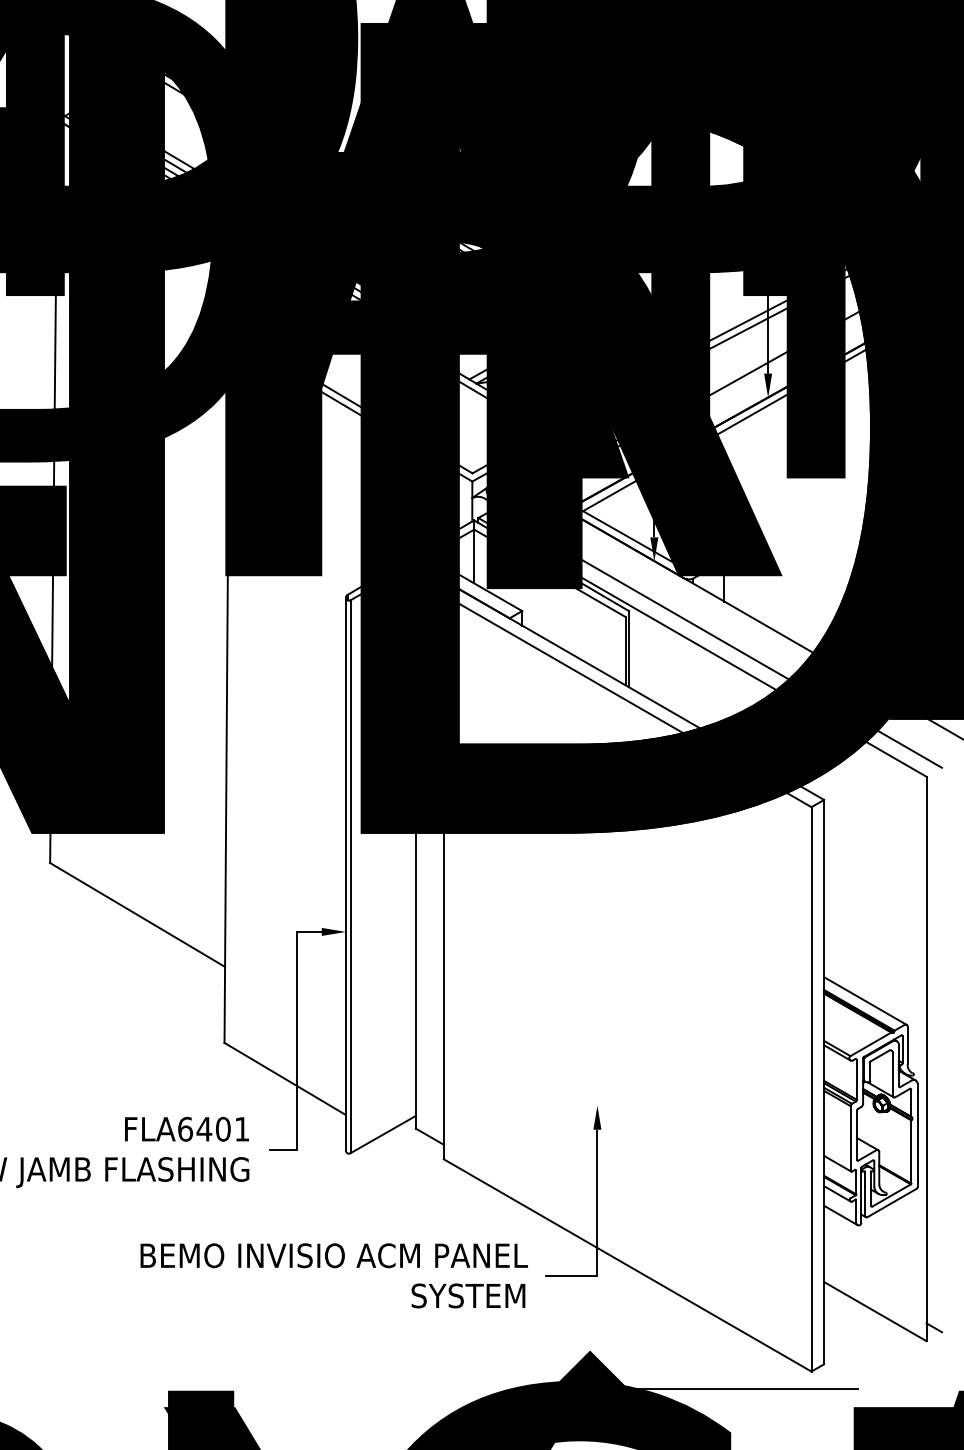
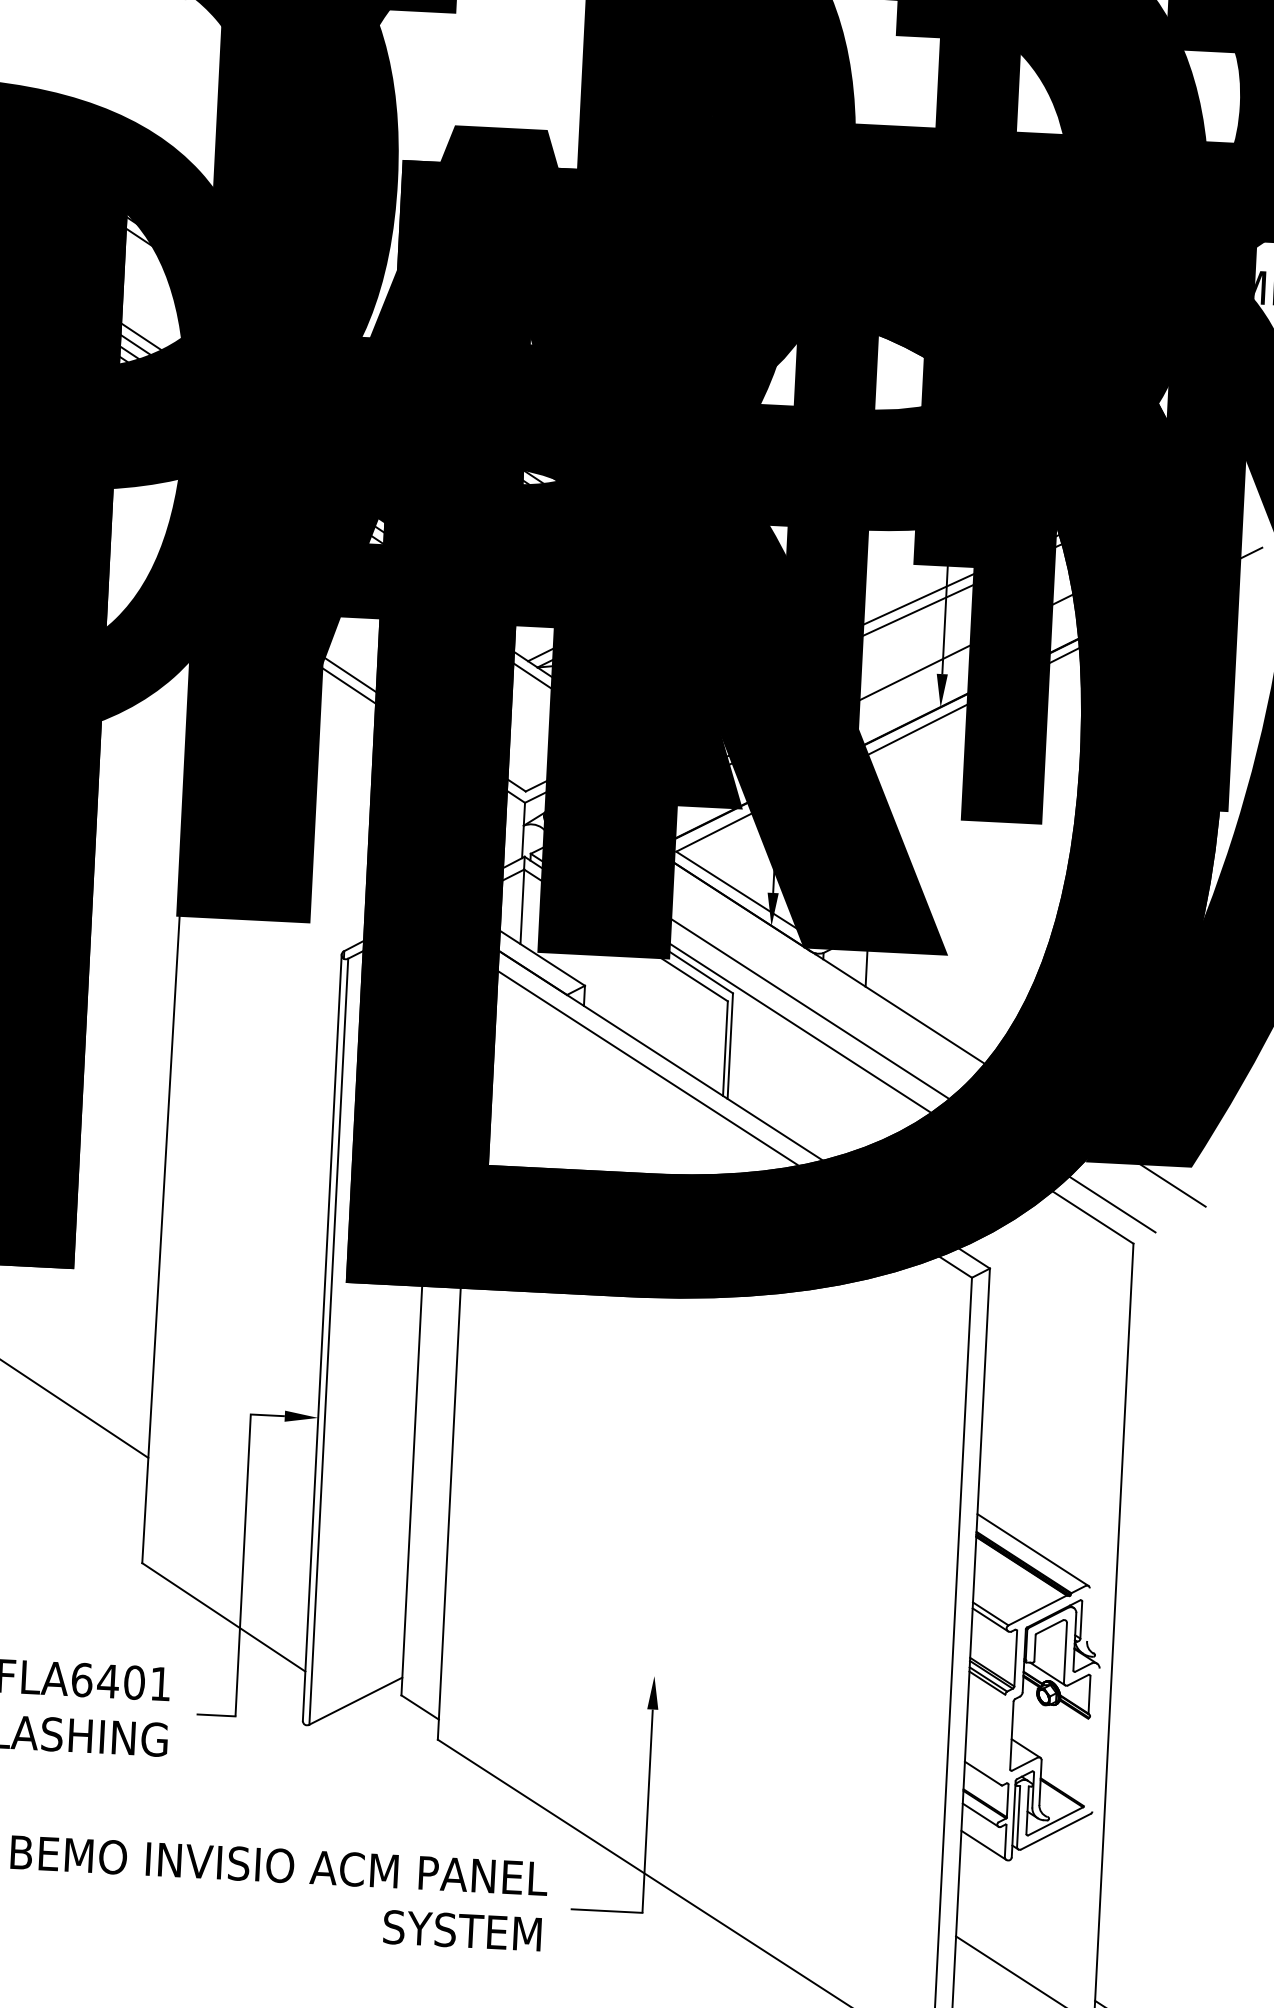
line: (907, 1045) -> (1088, 1614), removed
line: (917, 1135) -> (1095, 1740), removed
line: (850, 1138) -> (1002, 1739), removed
line: (911, 1151) -> (1086, 1761), removed

